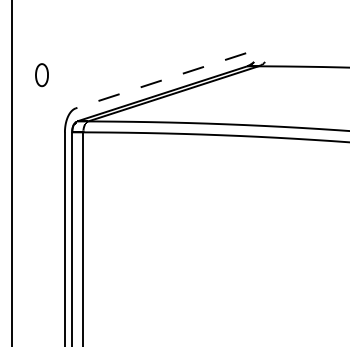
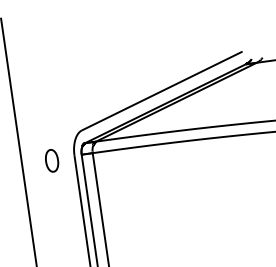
part: (41, 75) -> (51, 161), moved
line: (160, 80) -> (161, 90), dashed -> solid

